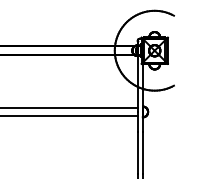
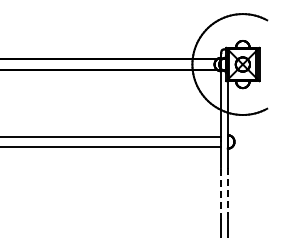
line: (137, 152) -> (221, 193), solid -> dashed
line: (142, 153) -> (227, 194), solid -> dashed

